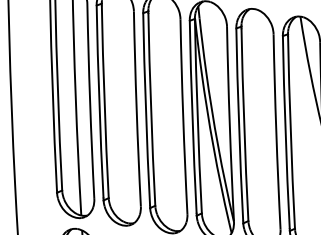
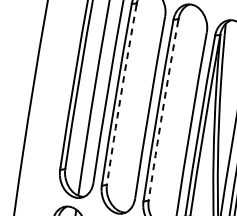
arc: (104, 101) -> (121, 94), solid -> dashed
arc: (151, 109) -> (163, 110), solid -> dashed

